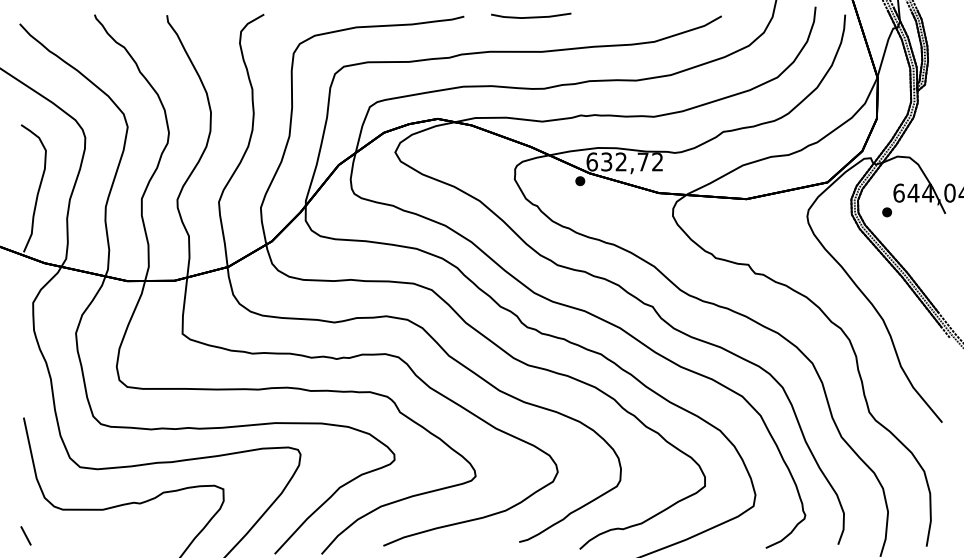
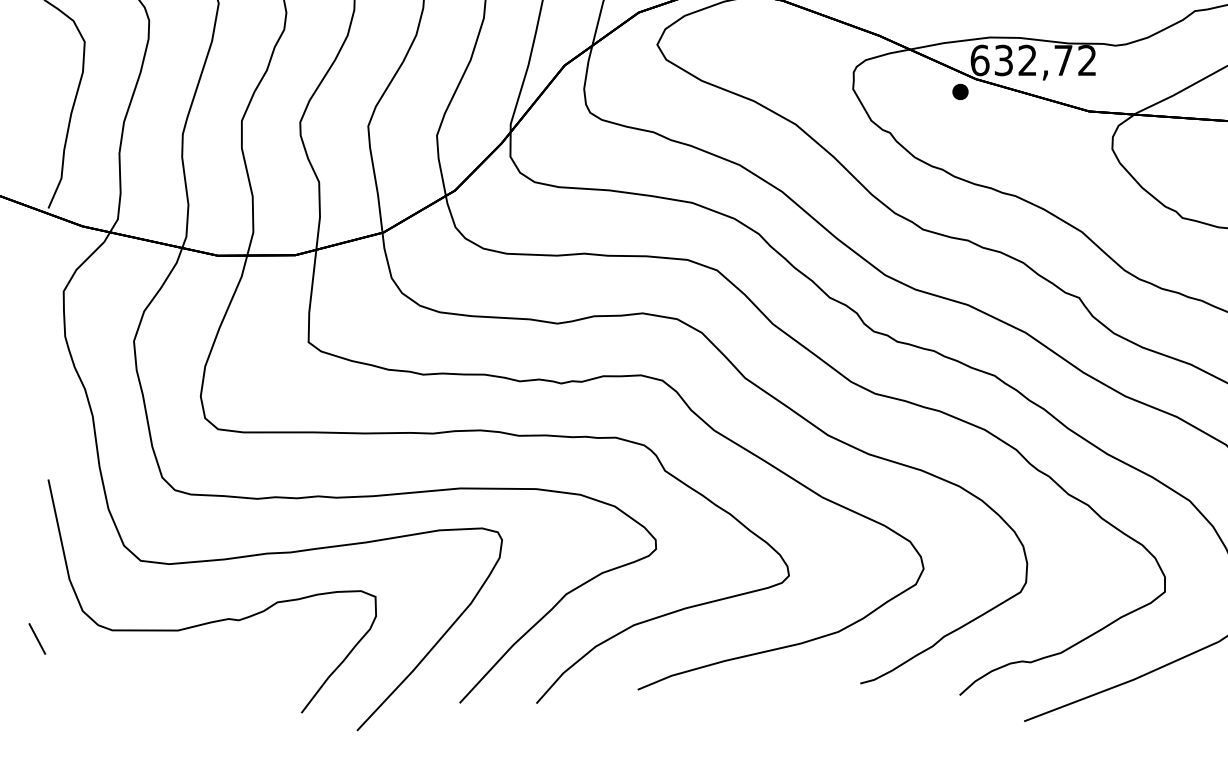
line: (25, 535) -> (36, 638), moved

